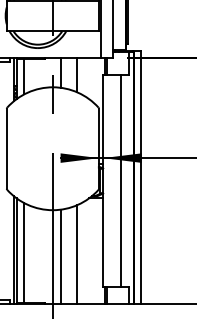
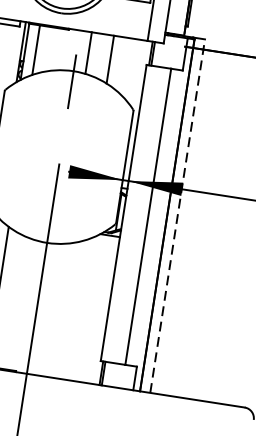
line: (141, 177) -> (177, 216), solid -> dashed
line: (77, 254) -> (71, 310), removed
line: (61, 256) -> (49, 309), removed

